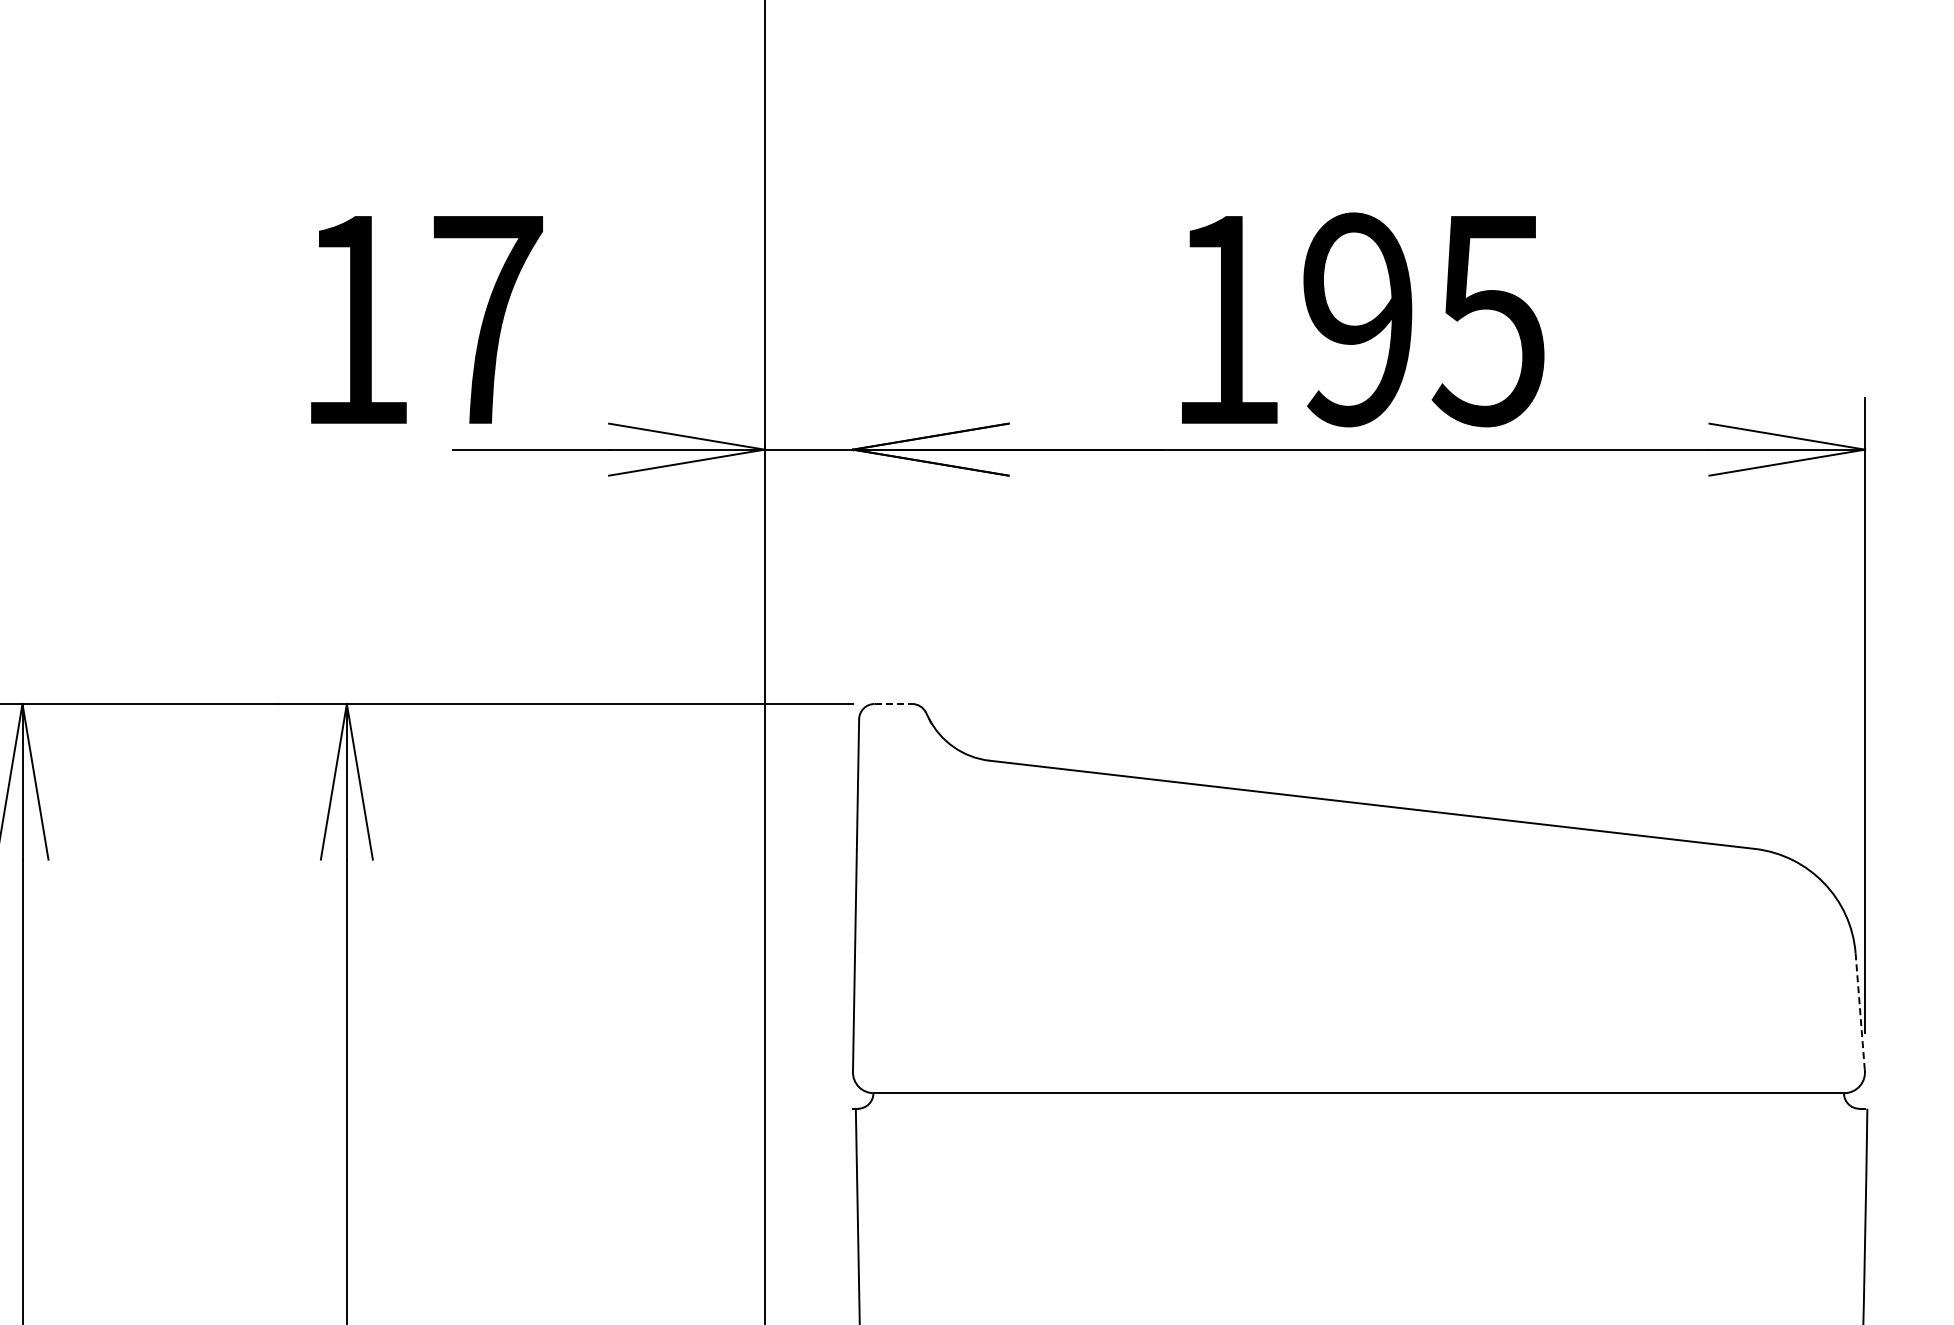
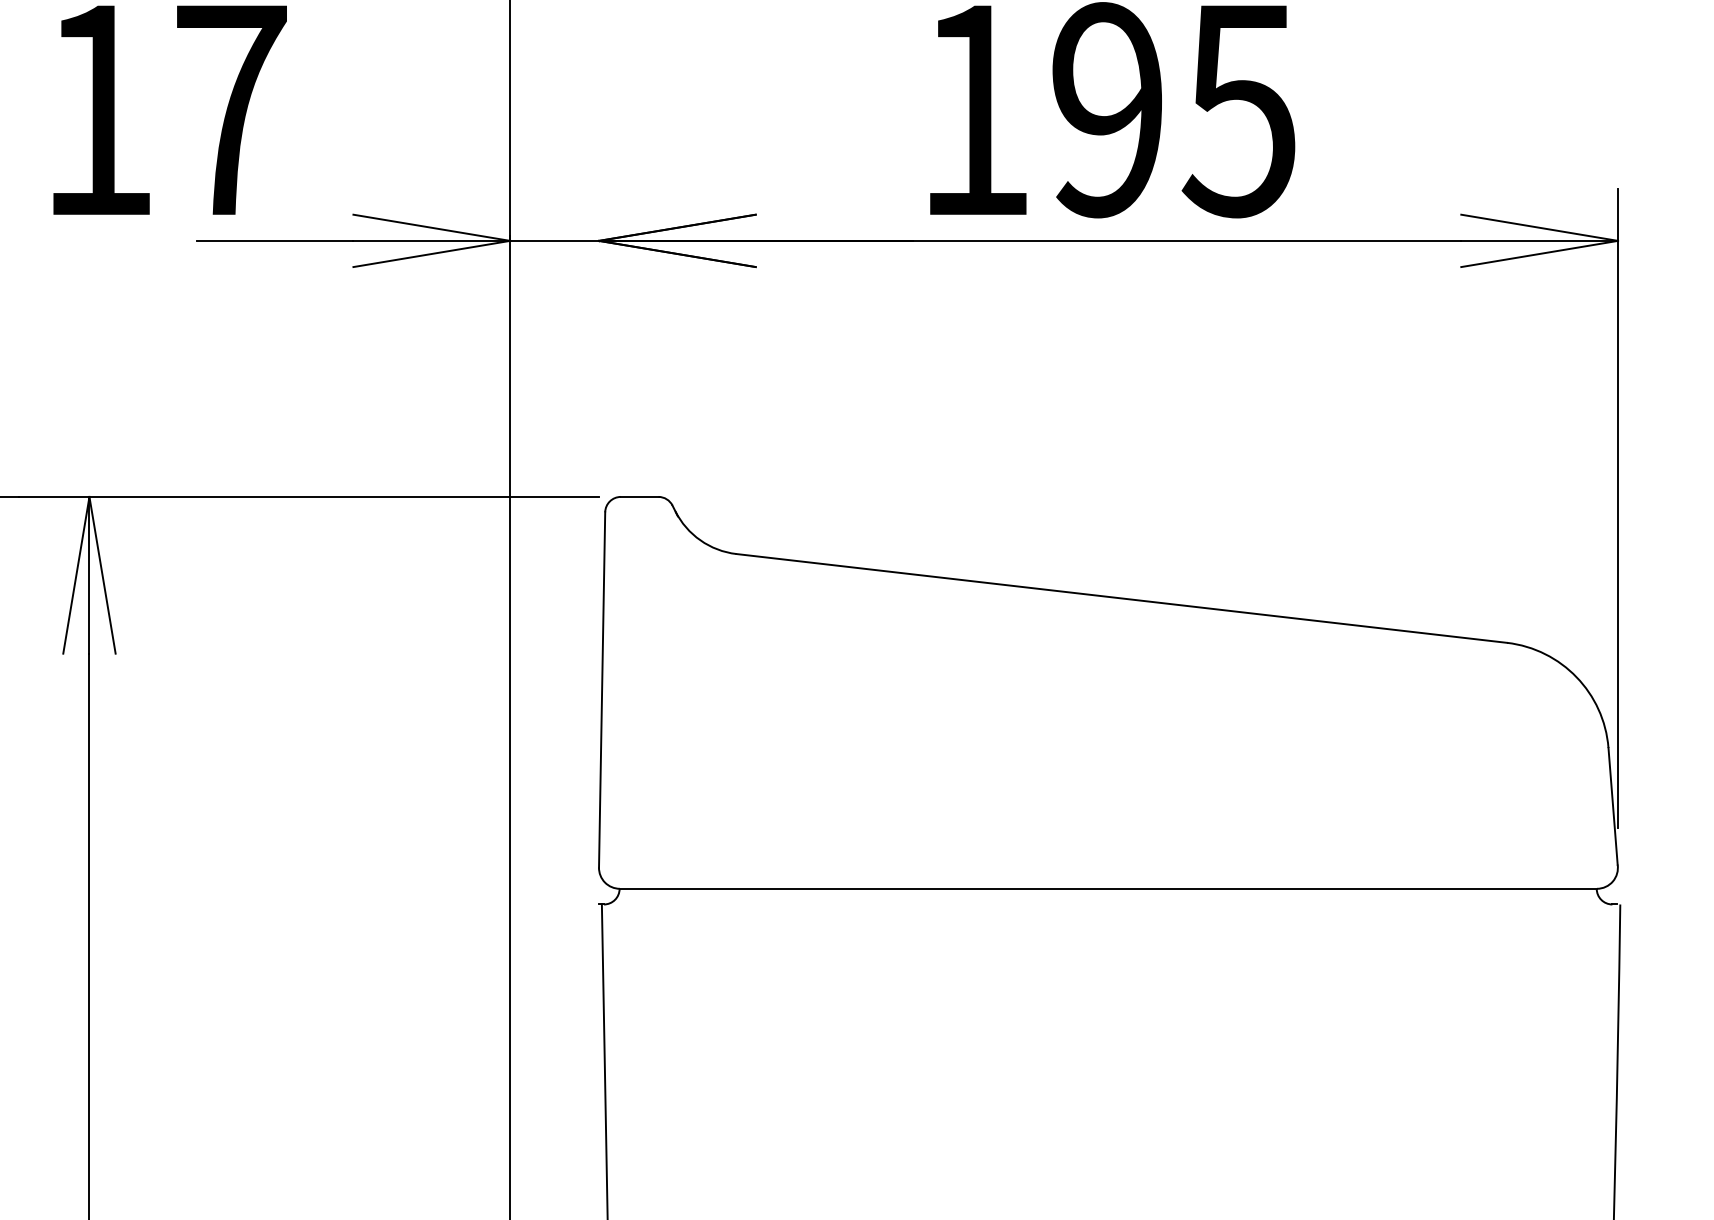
line: (893, 703) -> (639, 496), dashed -> solid
line: (1860, 1011) -> (1613, 806), dashed -> solid

